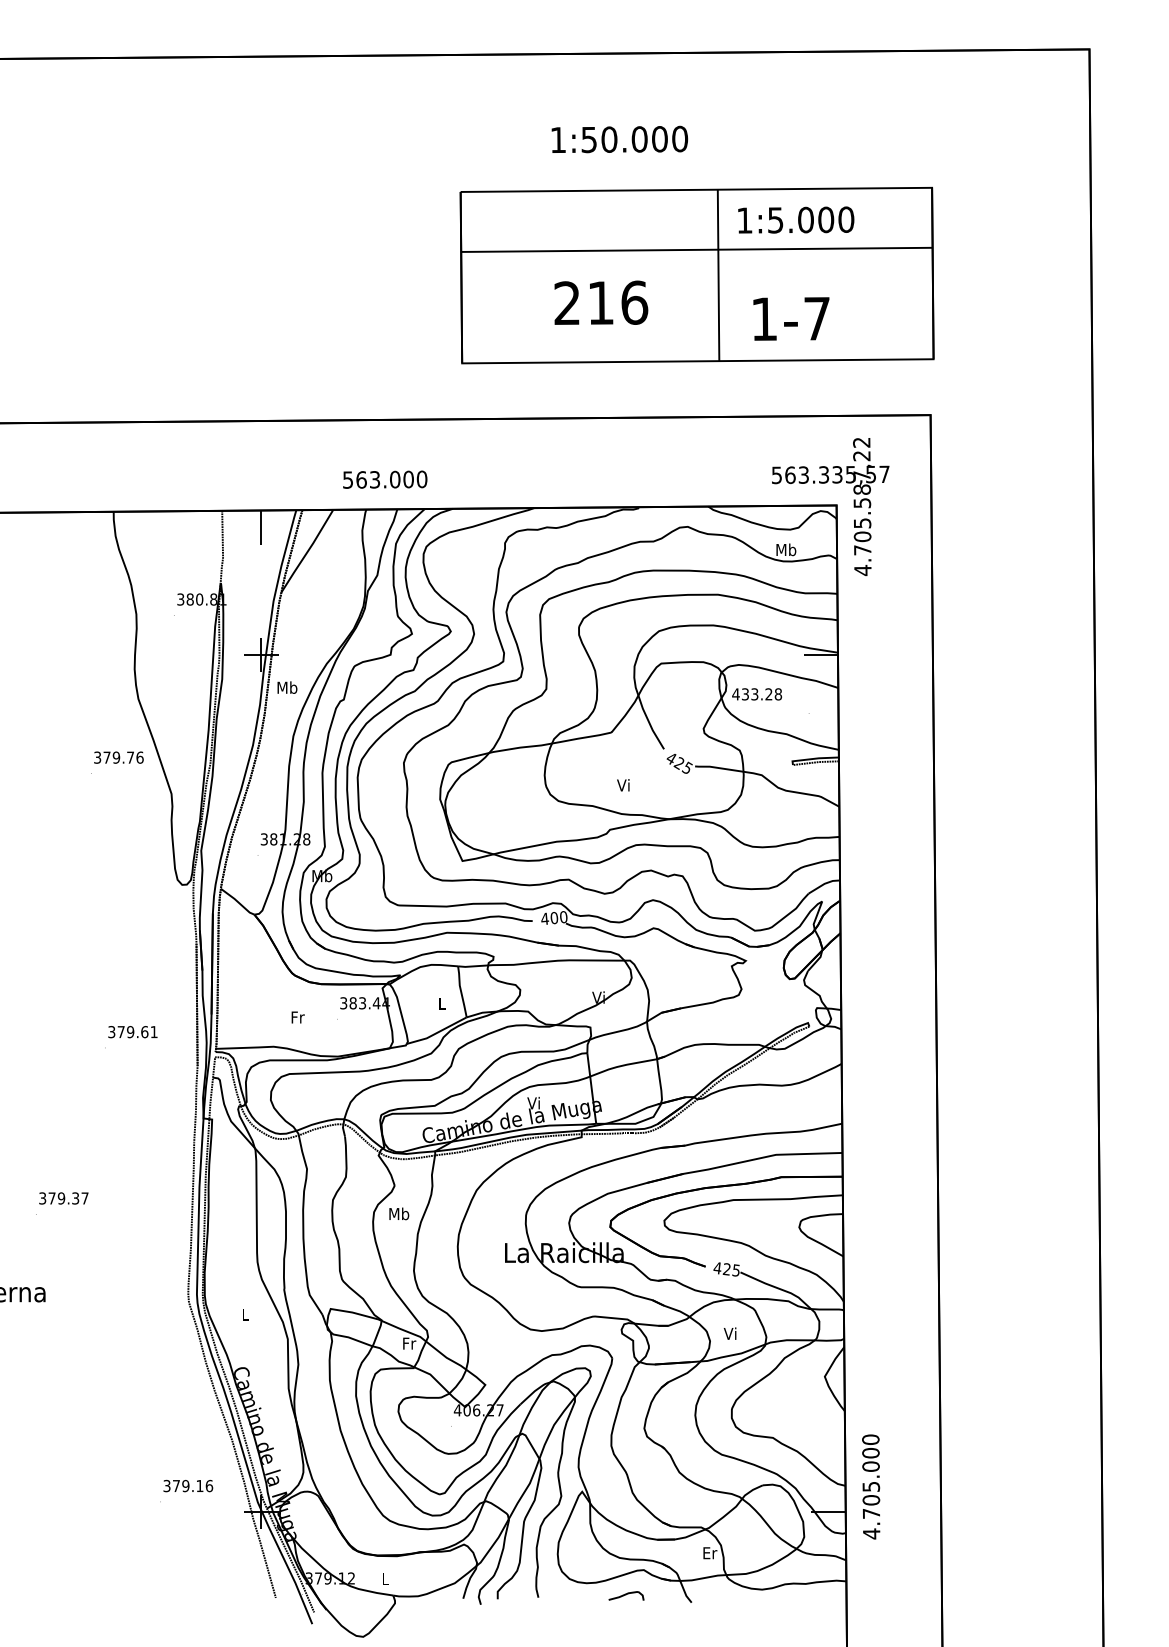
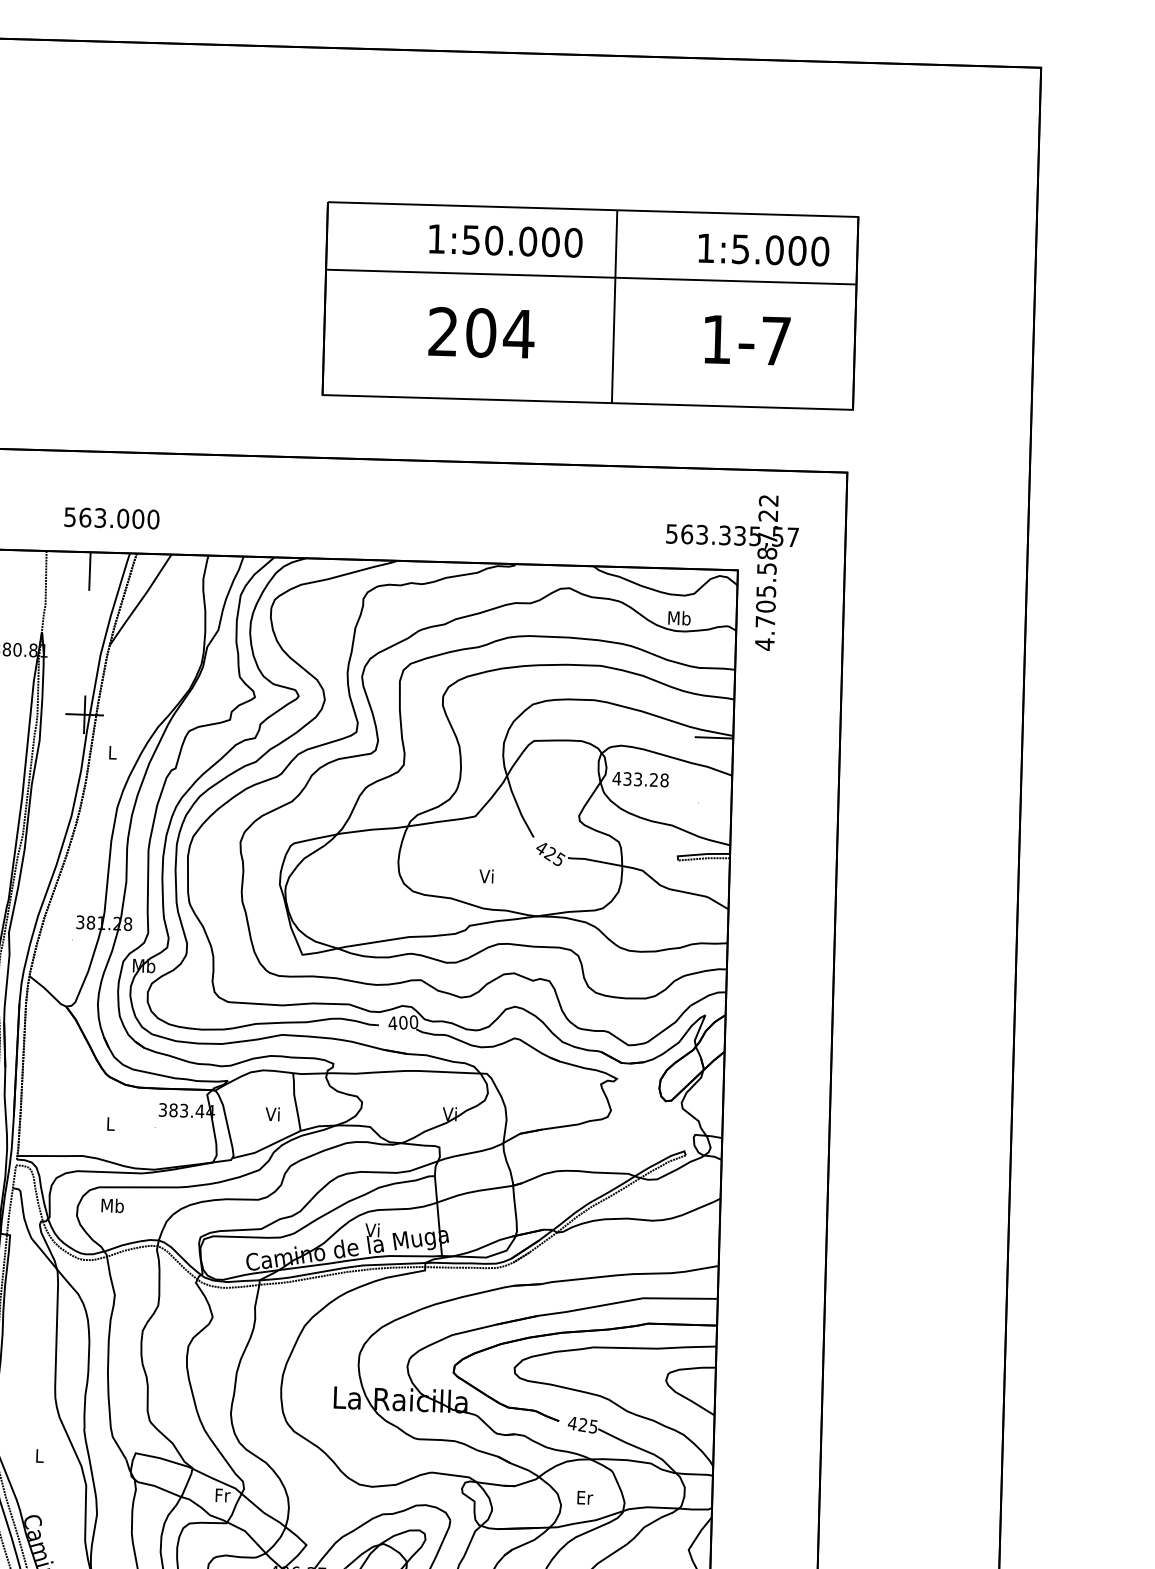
text: (619, 139) -> (505, 240), moved
text: (796, 219) -> (764, 249), moved
text: (617, 302) -> (499, 332), 216 -> 204
text: (791, 318) -> (747, 339), moved
text: (385, 479) -> (112, 518), moved
text: (287, 687) -> (112, 752), Mb -> L
text: (441, 1003) -> (272, 1114), L -> Vi
text: (297, 1017) -> (110, 1124), Fr -> L
text: (399, 1213) -> (113, 1205), moved
text: (730, 1333) -> (584, 1497), Vi -> Er

